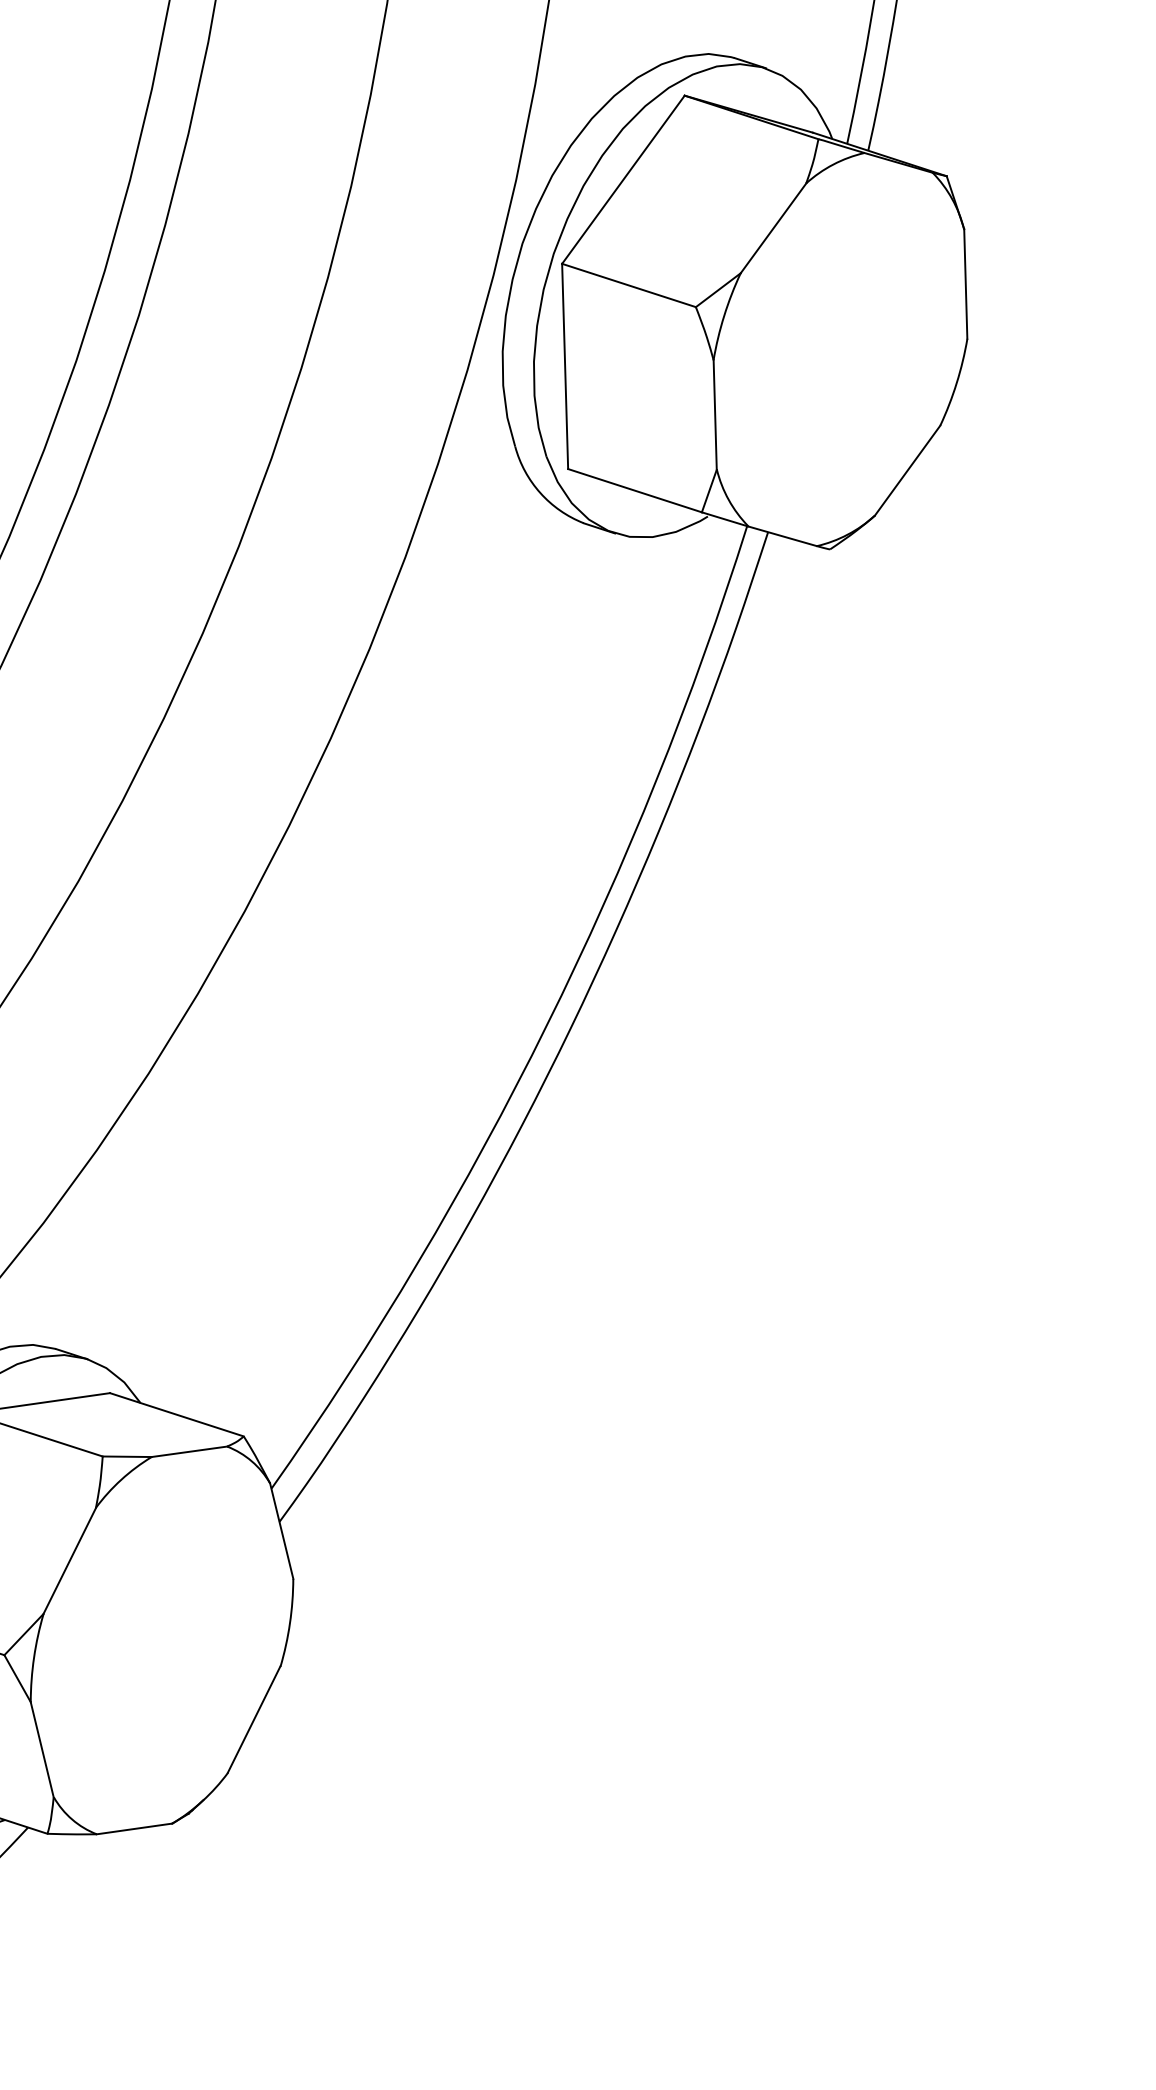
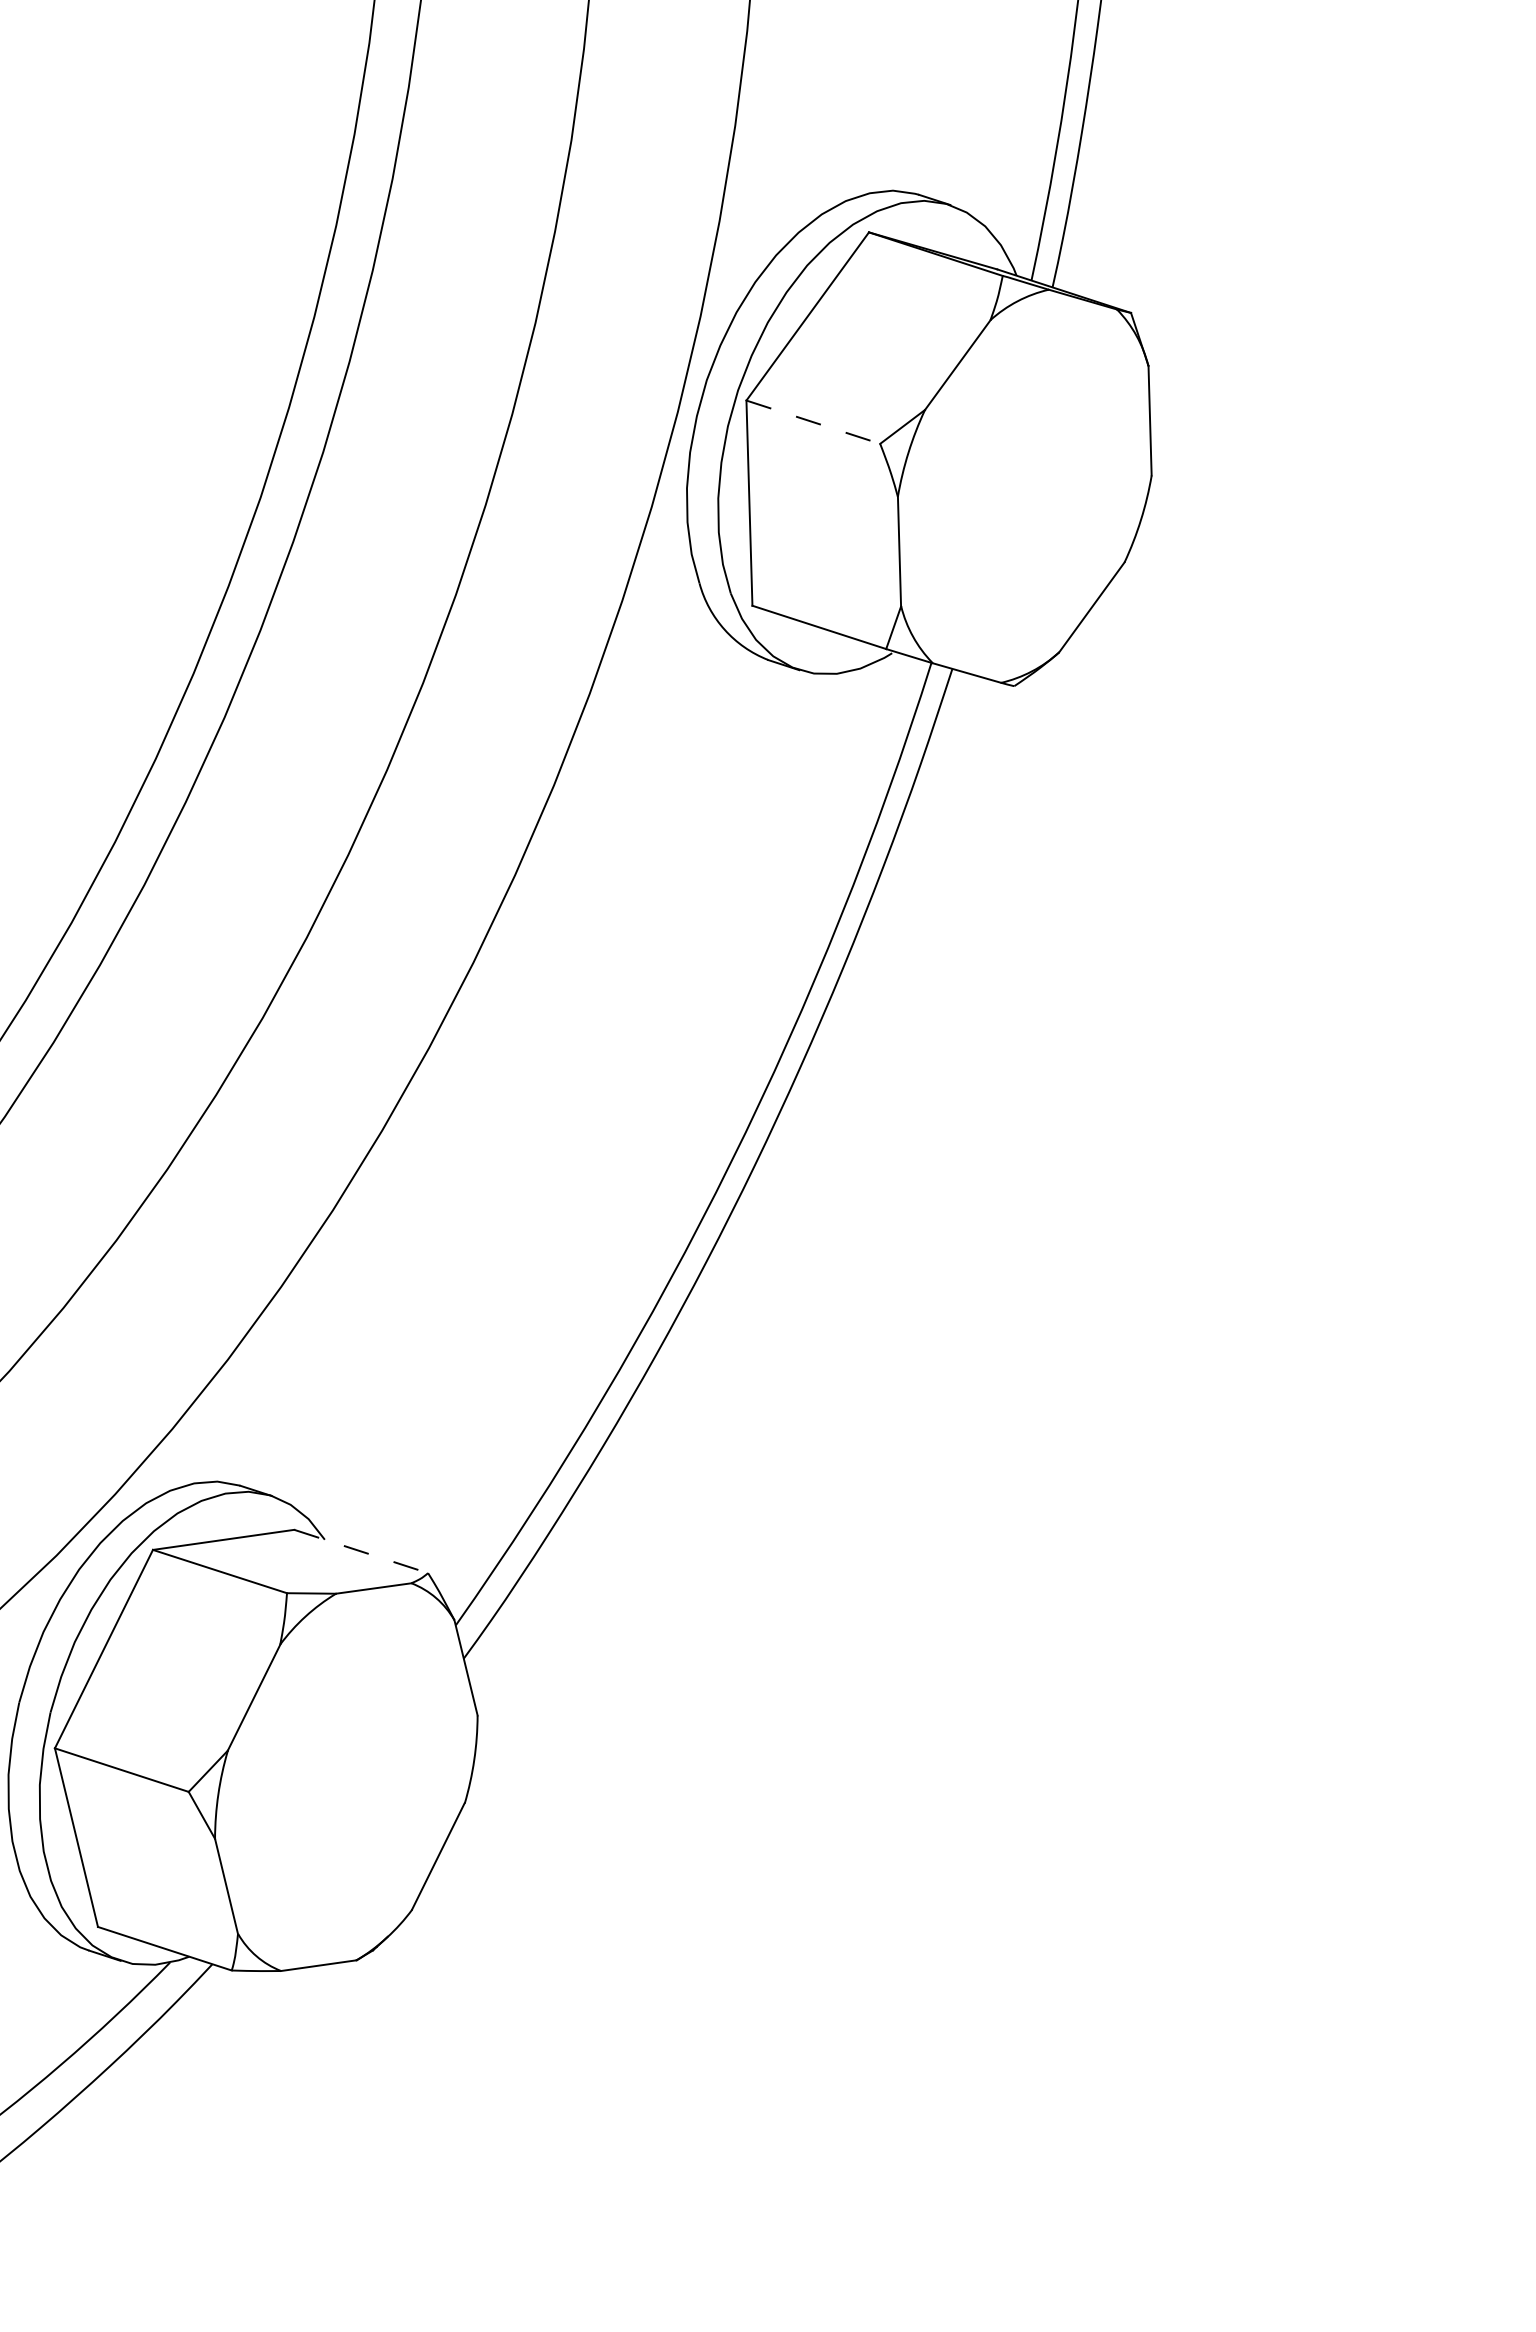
line: (629, 285) -> (813, 422), solid -> dashed
line: (177, 1414) -> (361, 1551), solid -> dashed

